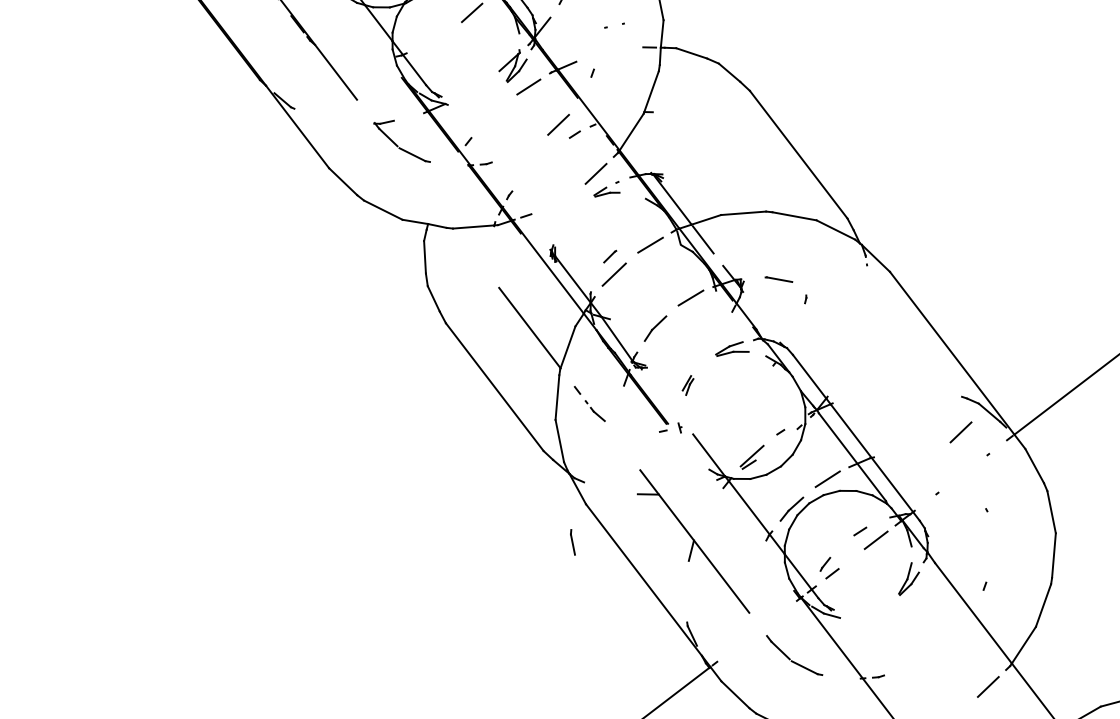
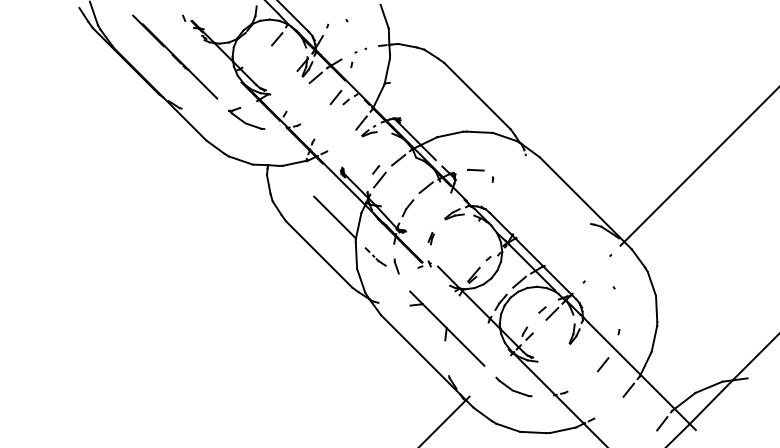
part: (614, 25) -> (360, 50), moved
line: (959, 431) -> (602, 364), moved
line: (572, 542) -> (396, 266), moved

